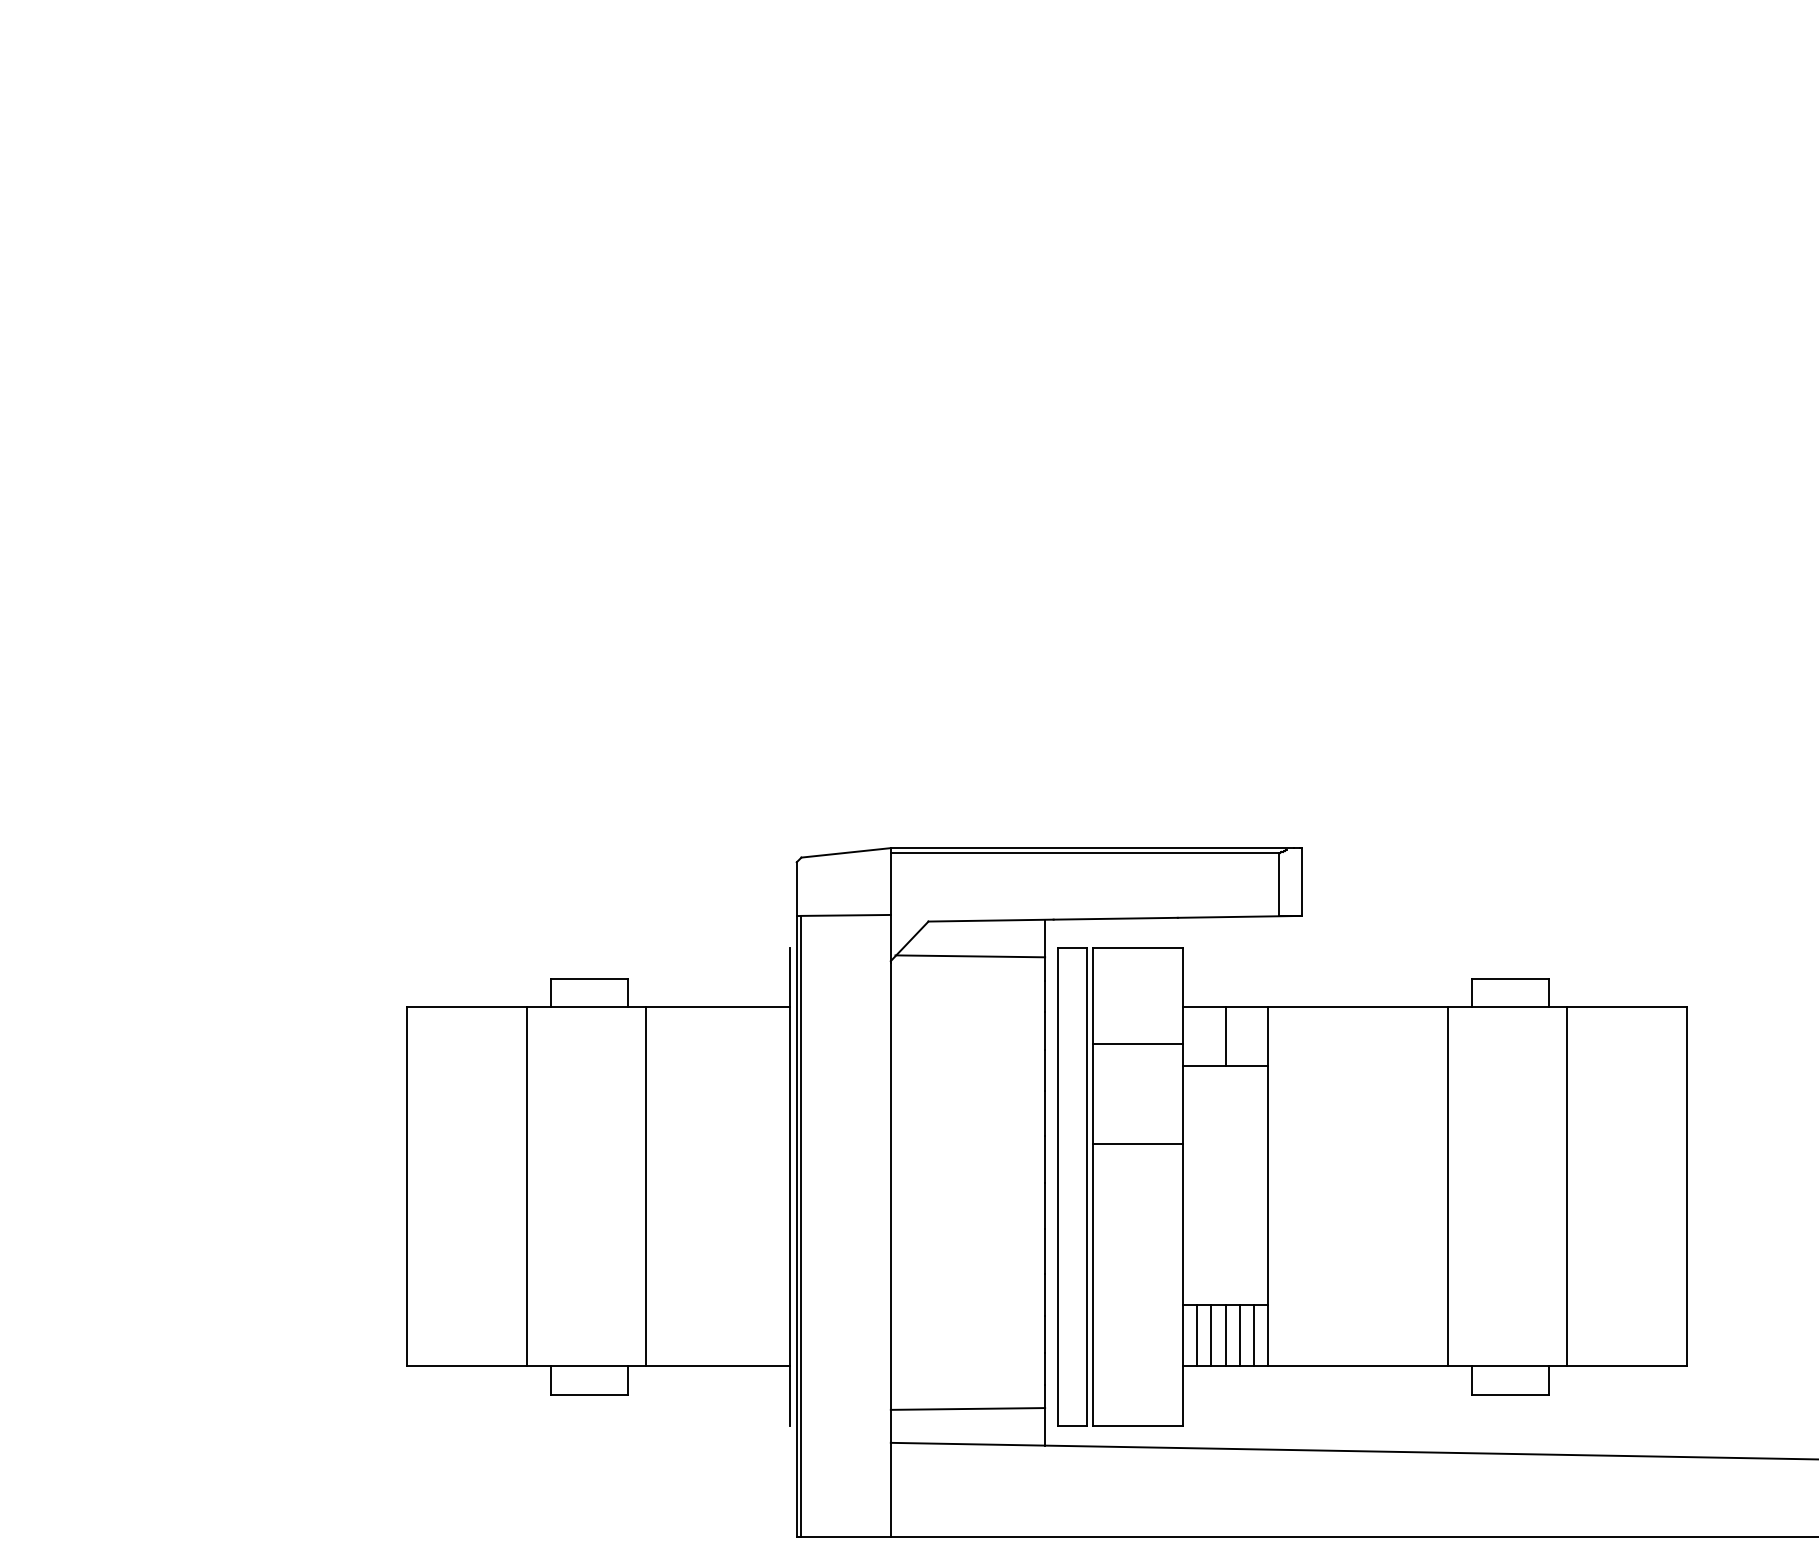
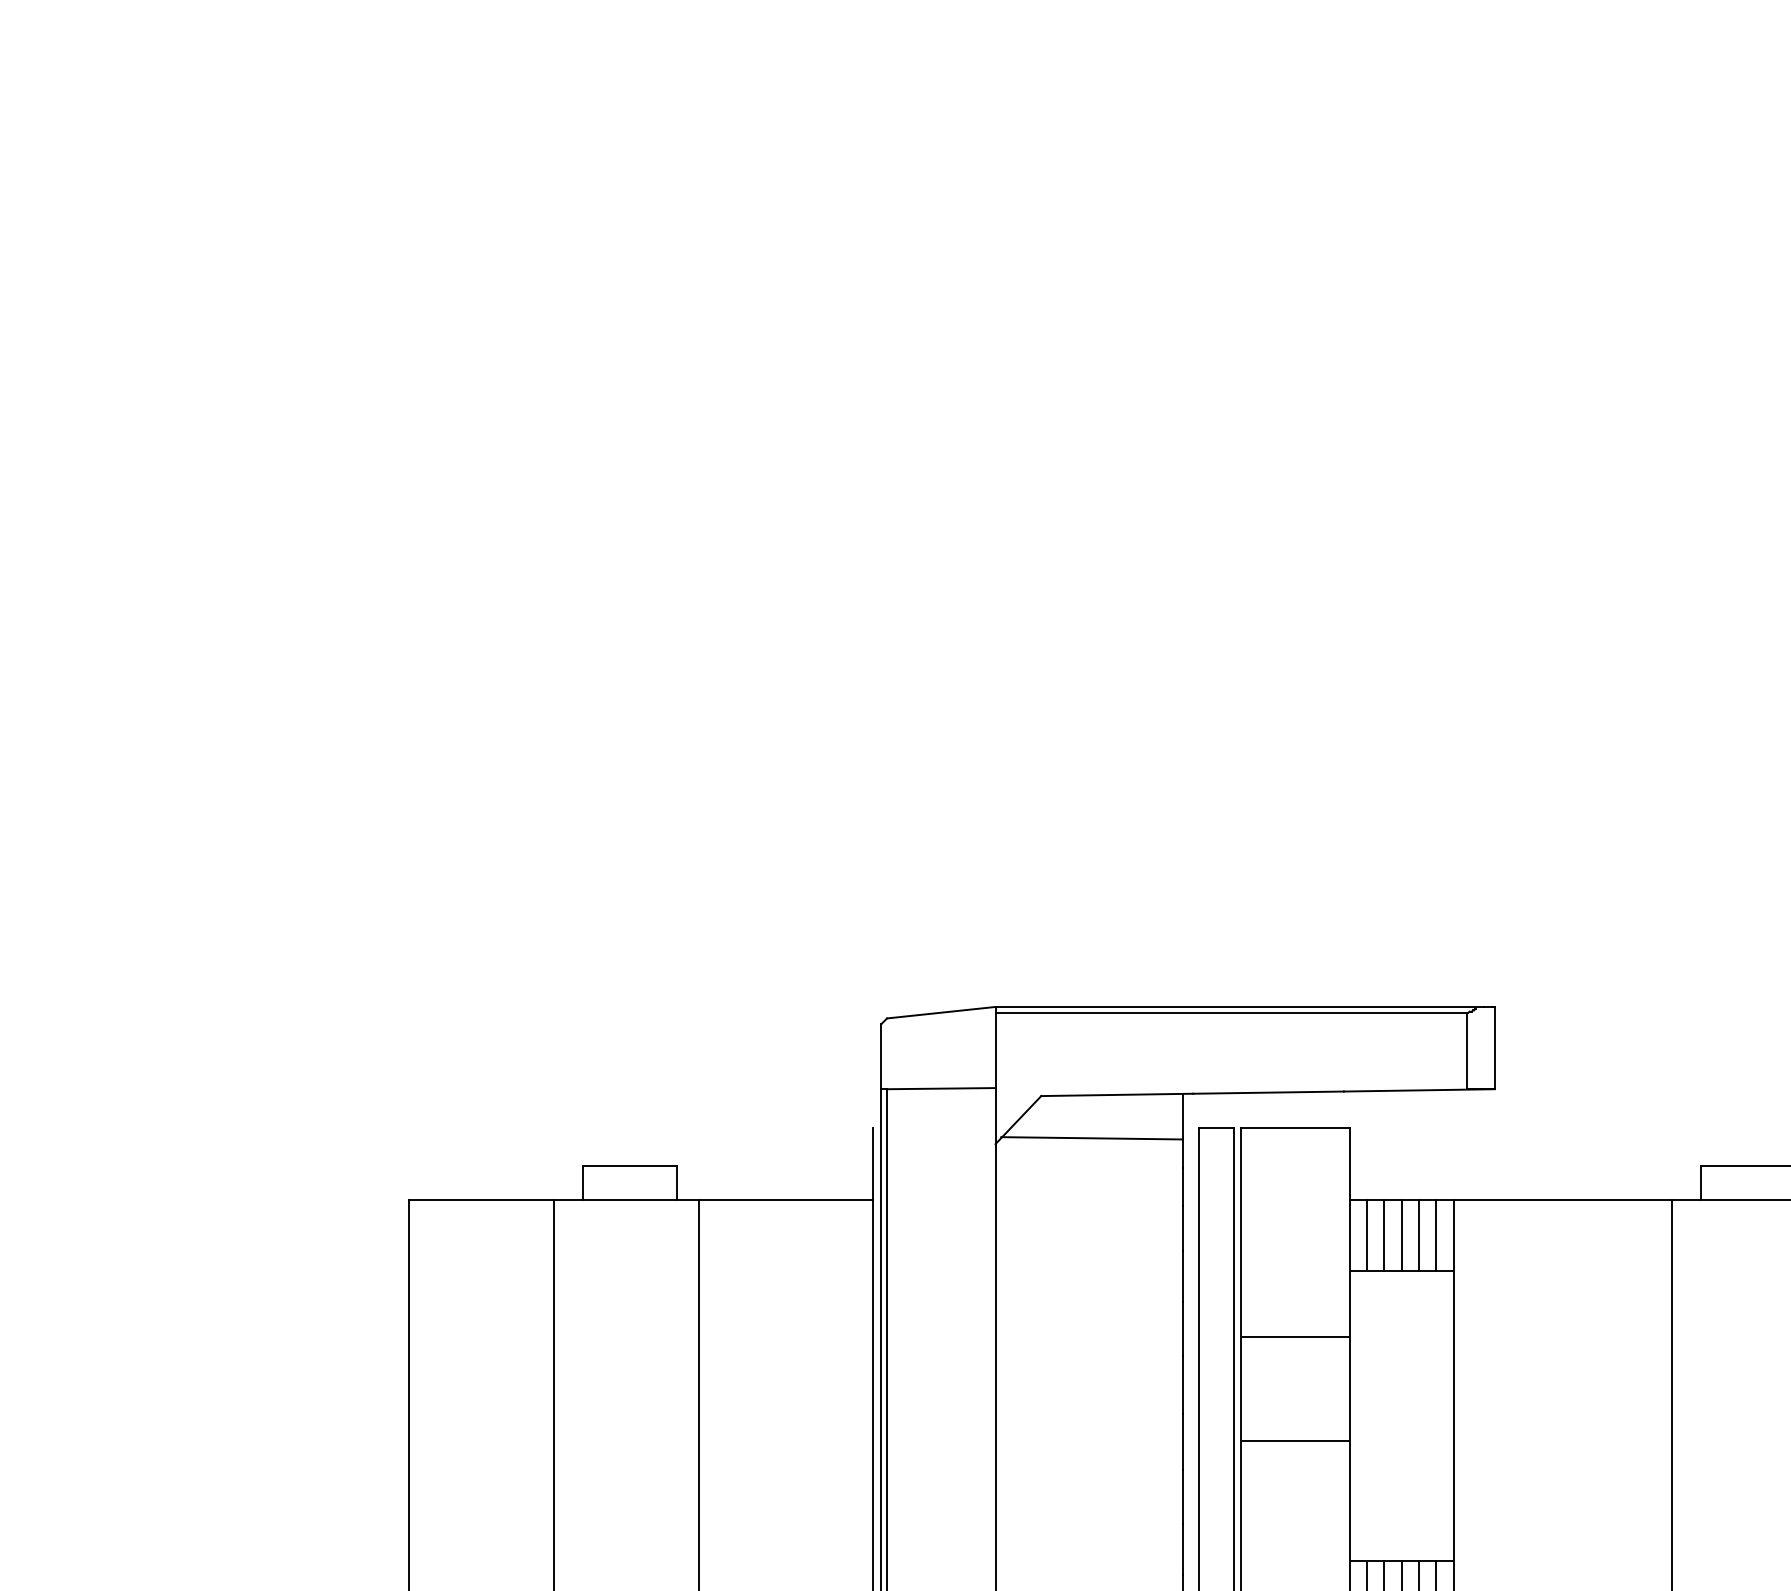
line: (1196, 1036) -> (1366, 1235), added
line: (1210, 1036) -> (1383, 1235), added
line: (1239, 1036) -> (1418, 1235), added
line: (1254, 1036) -> (1436, 1235), added
line: (1137, 1044) -> (1294, 1337), moved
line: (1137, 1143) -> (1294, 1440), moved

